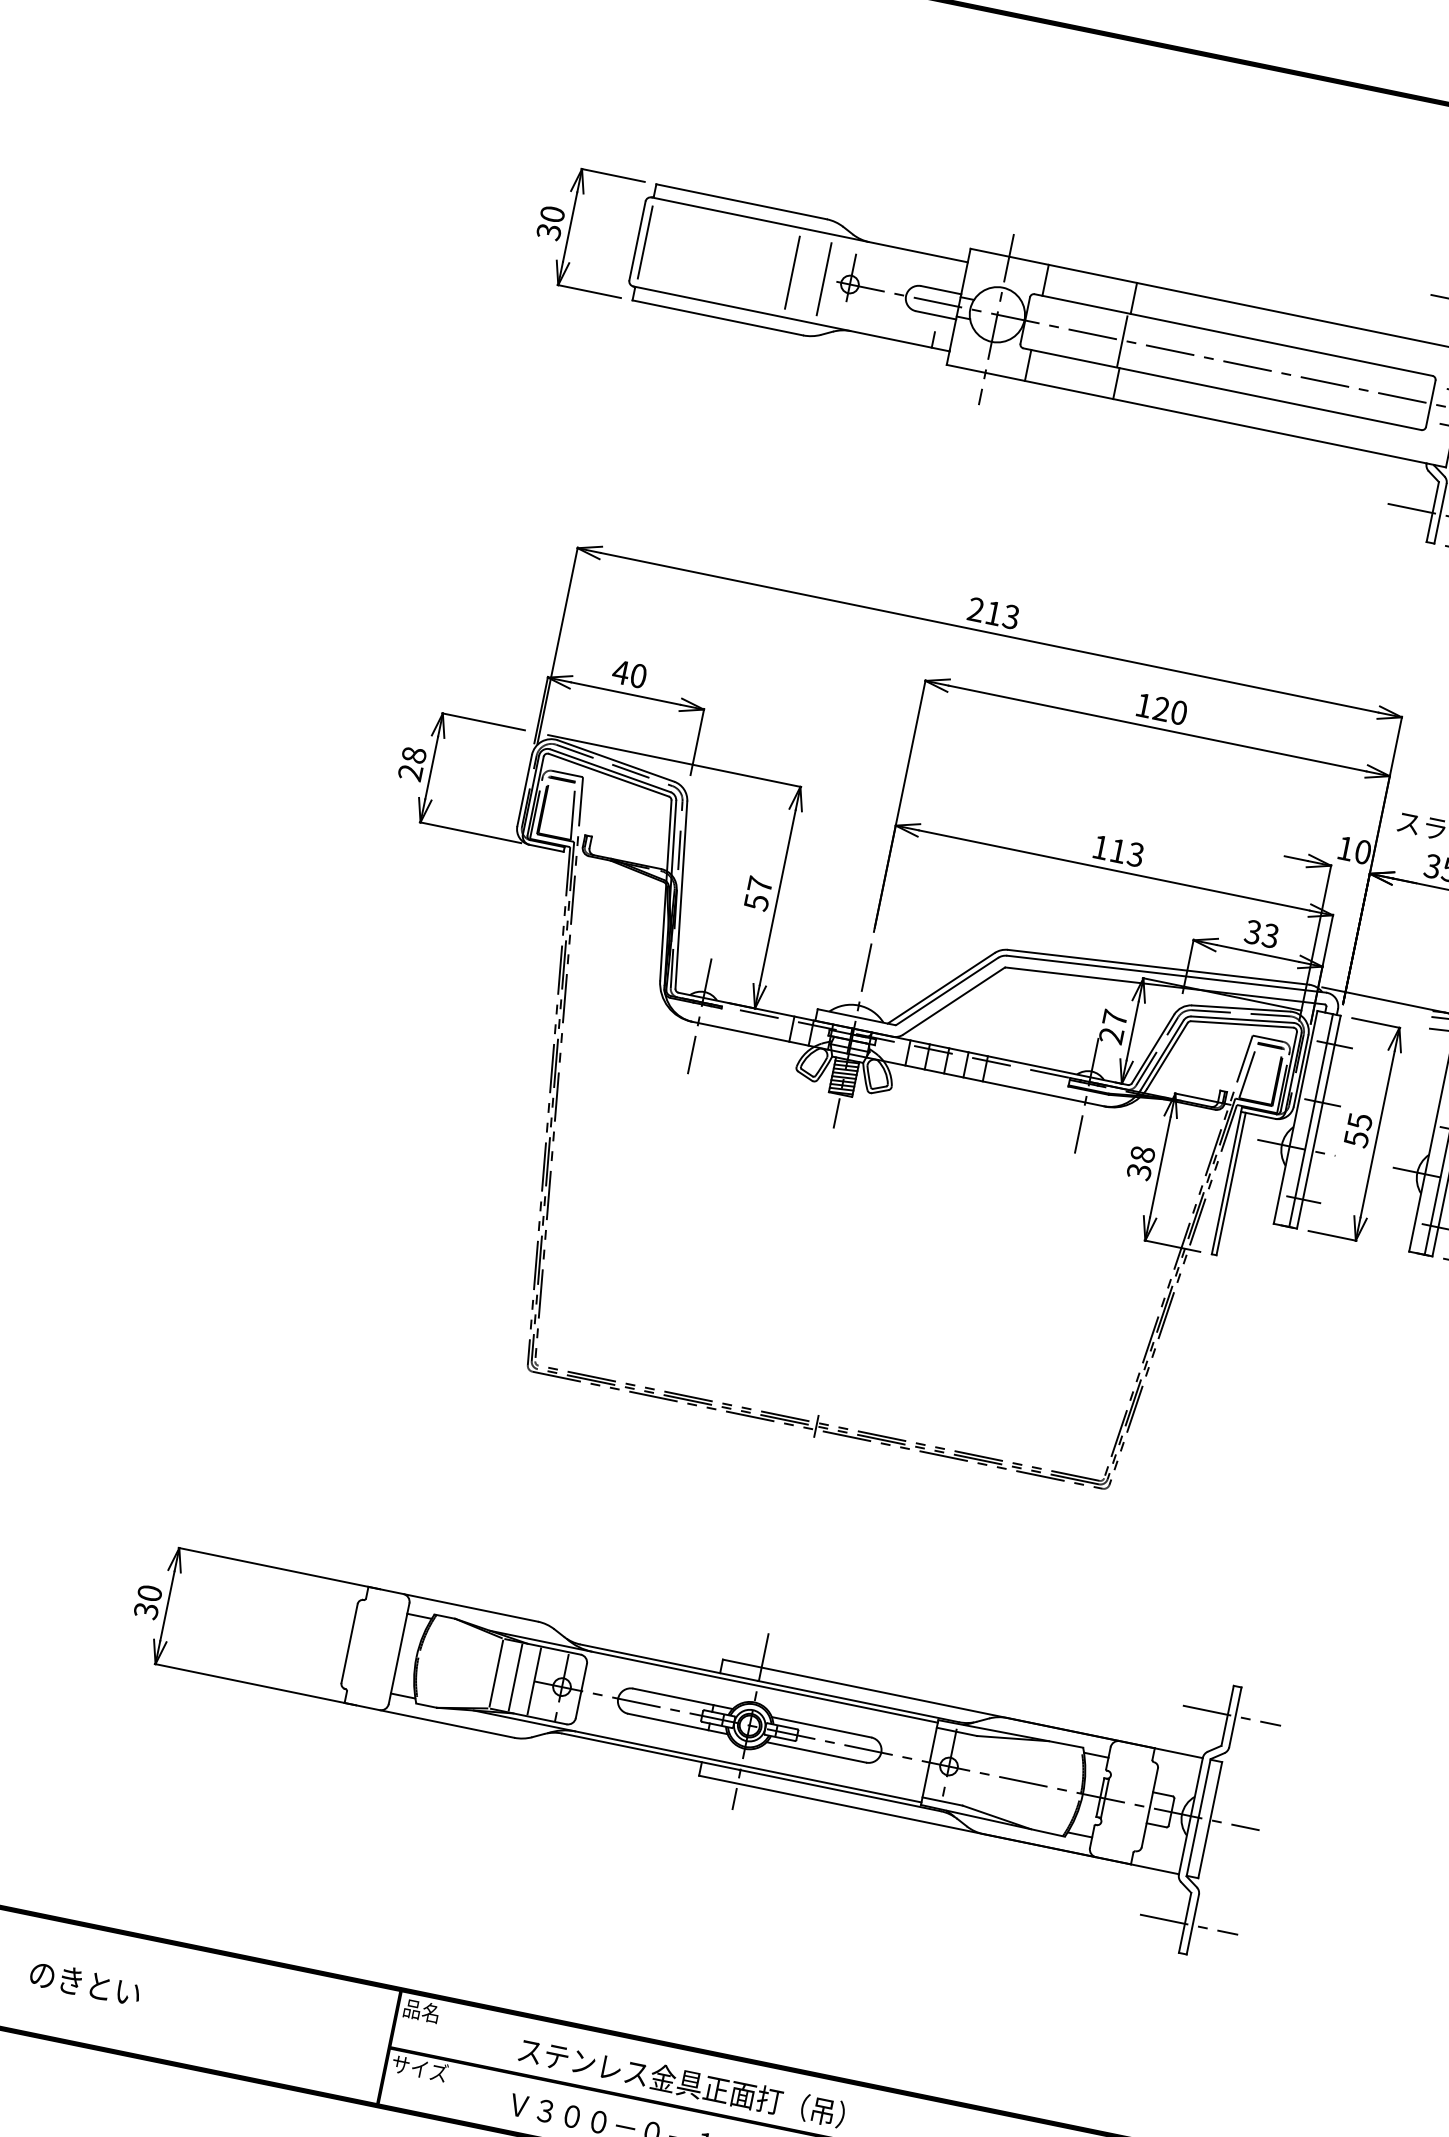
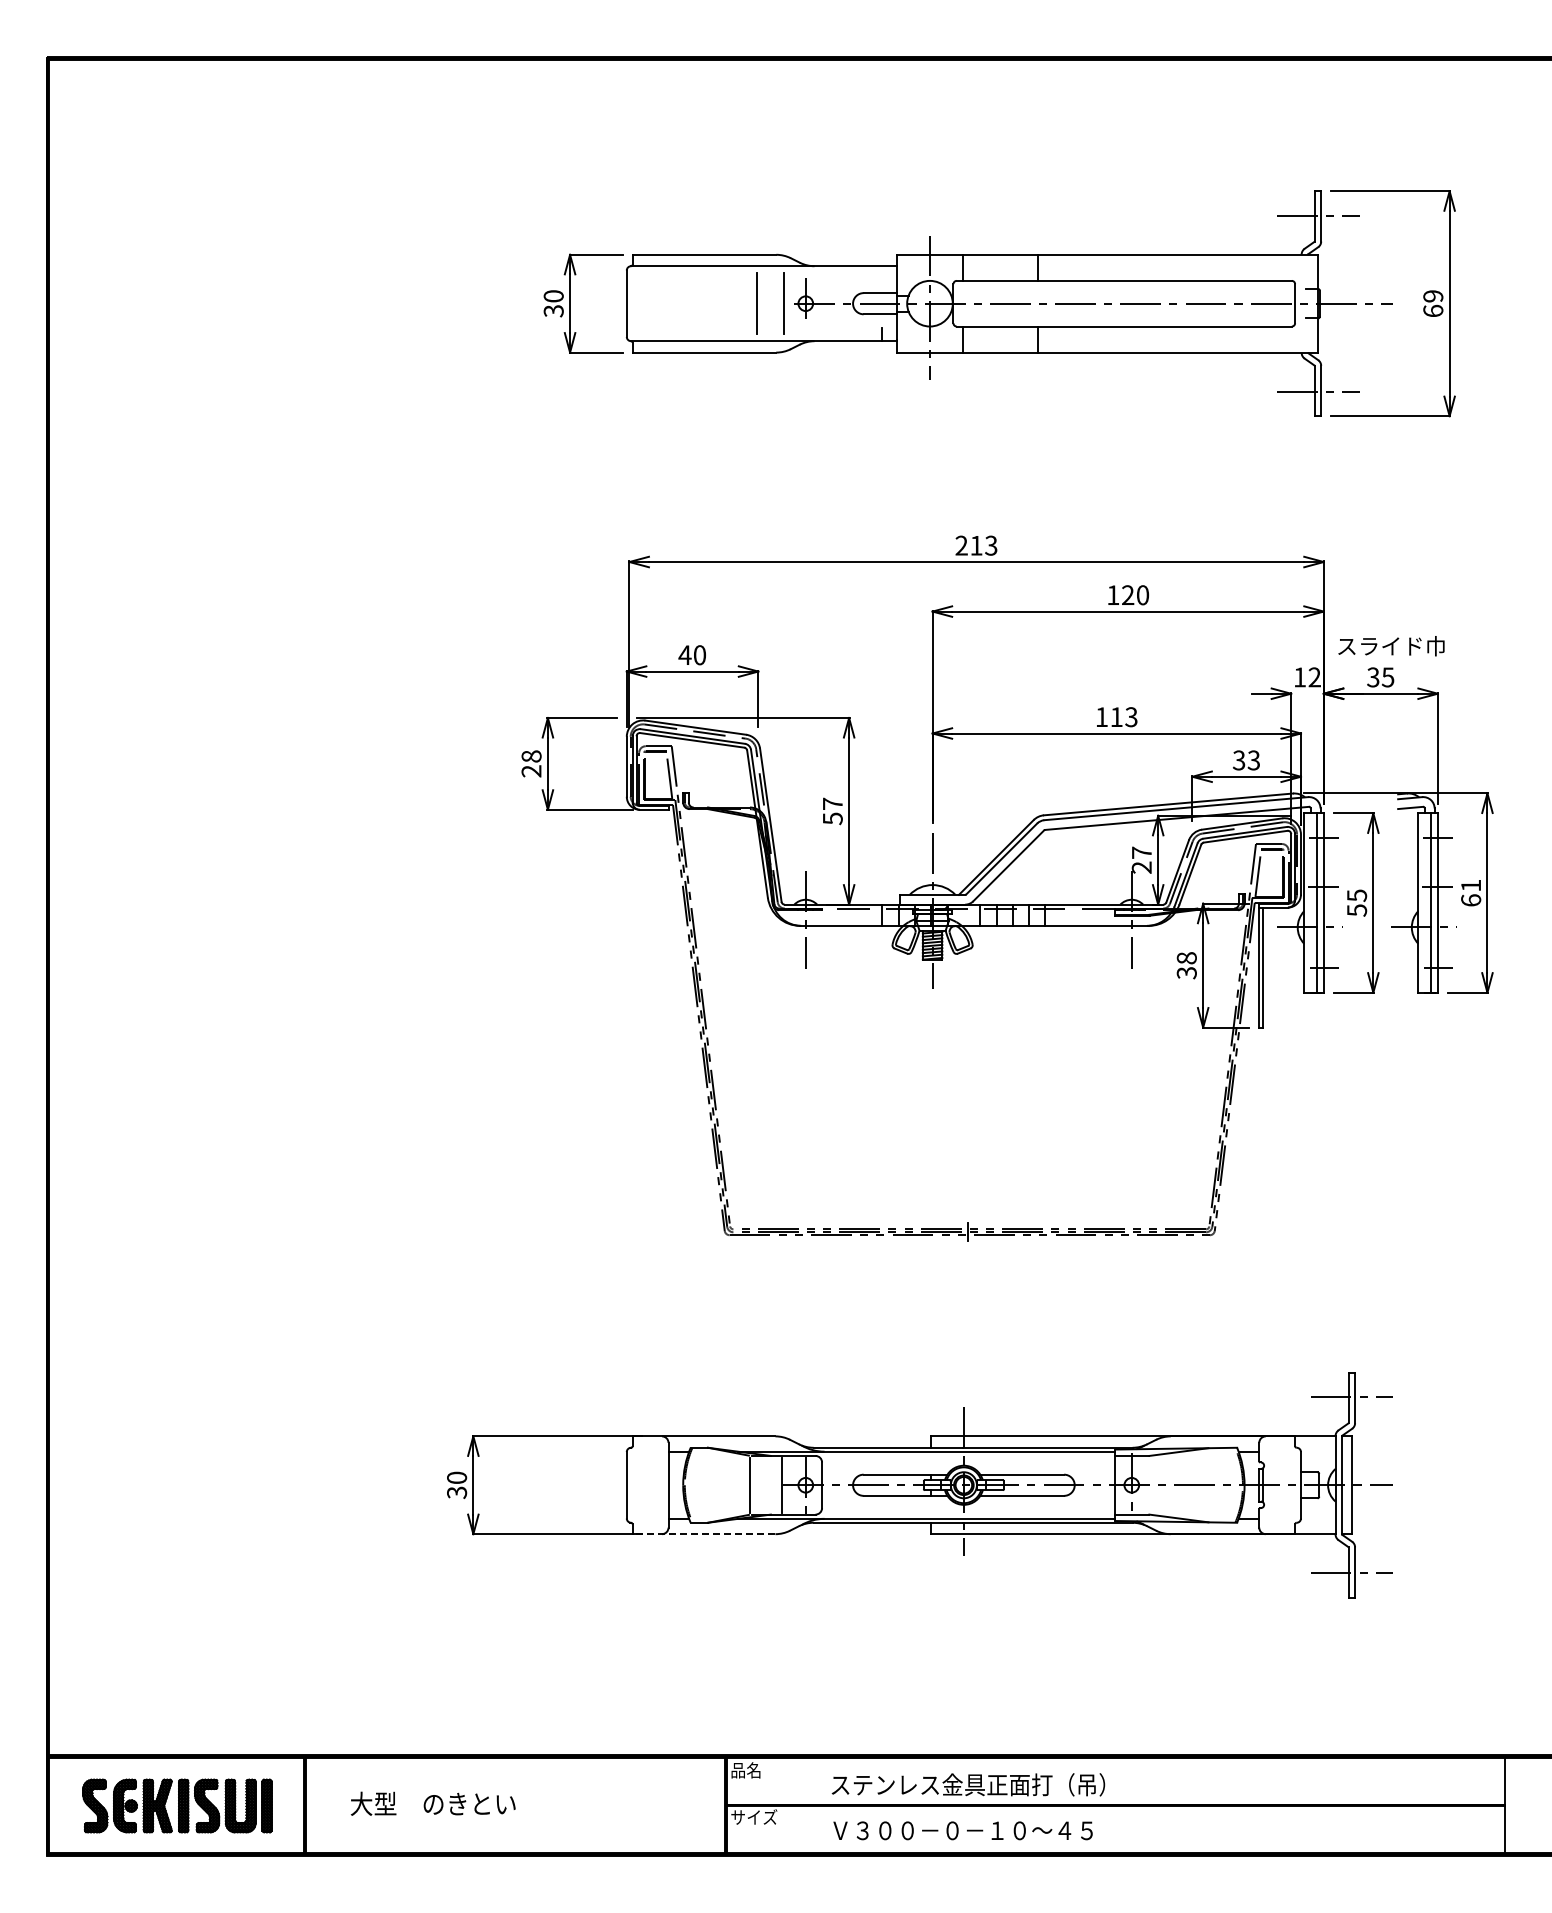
line: (645, 242) -> (633, 303), removed
line: (1122, 341) -> (1035, 304), removed
text: (1362, 852) -> (1314, 677), 10 -> 12
line: (515, 1676) -> (766, 1484), removed
line: (428, 1720) -> (703, 1534), solid -> dashed

